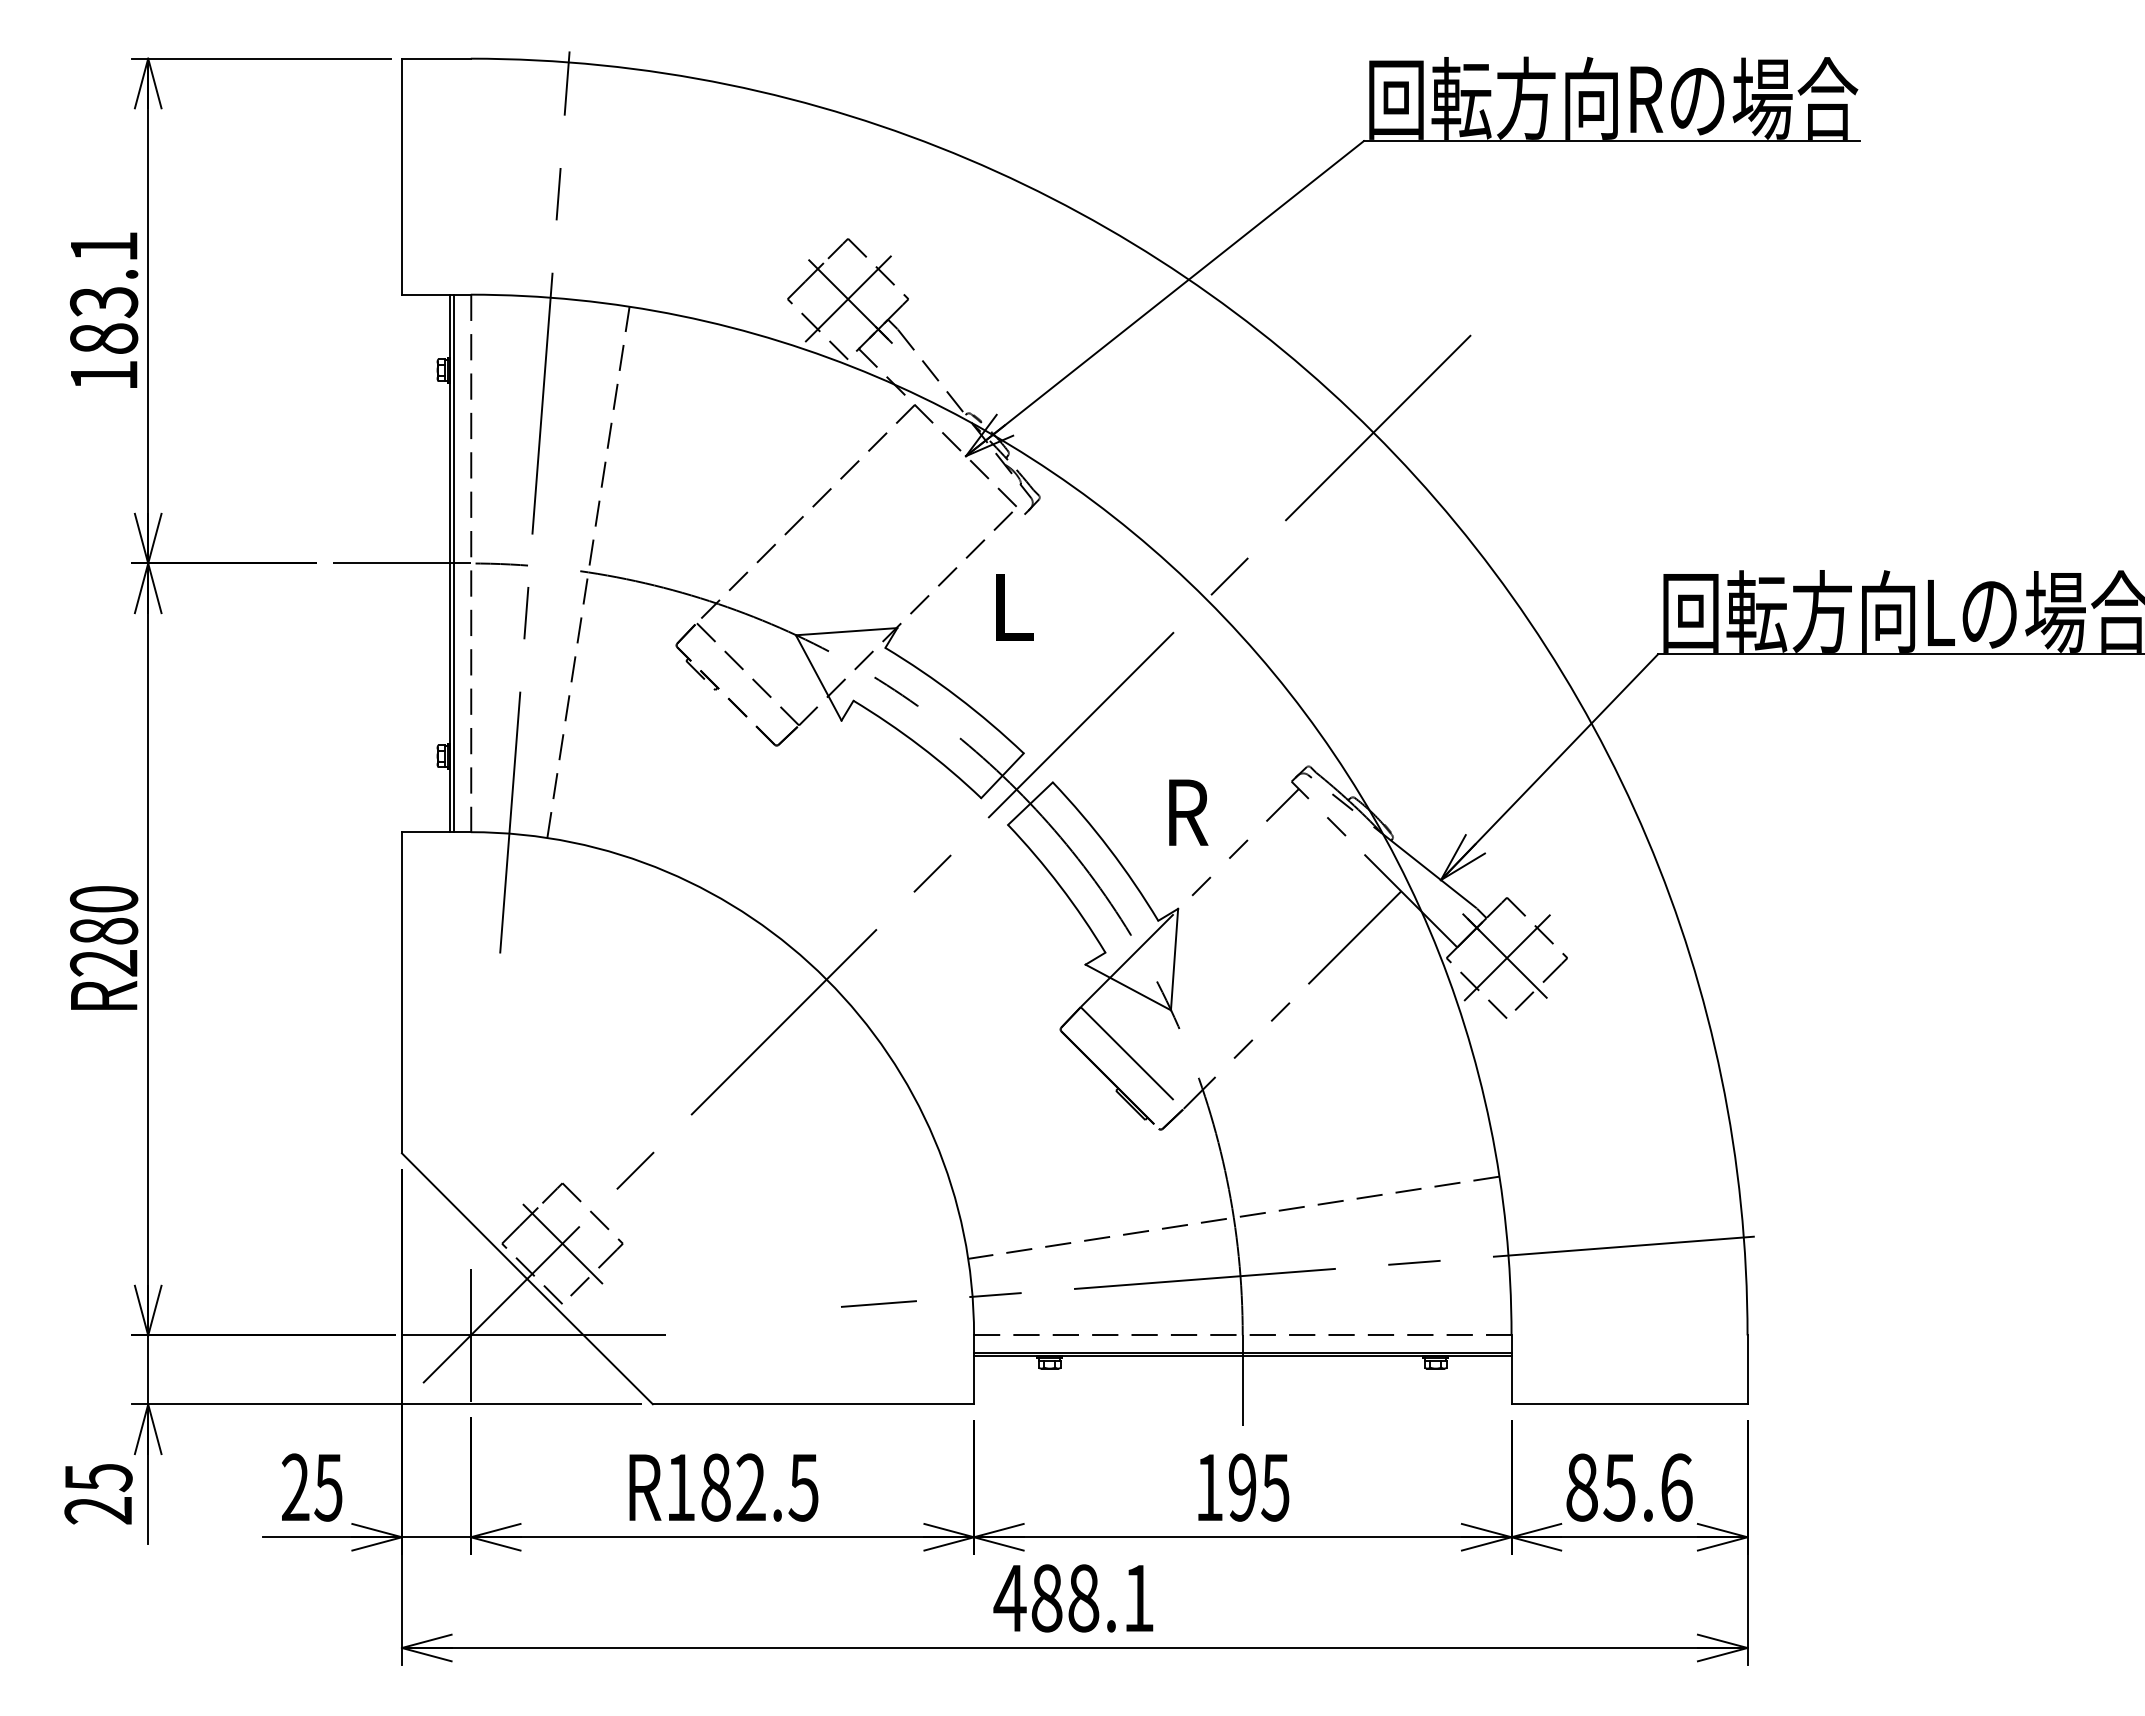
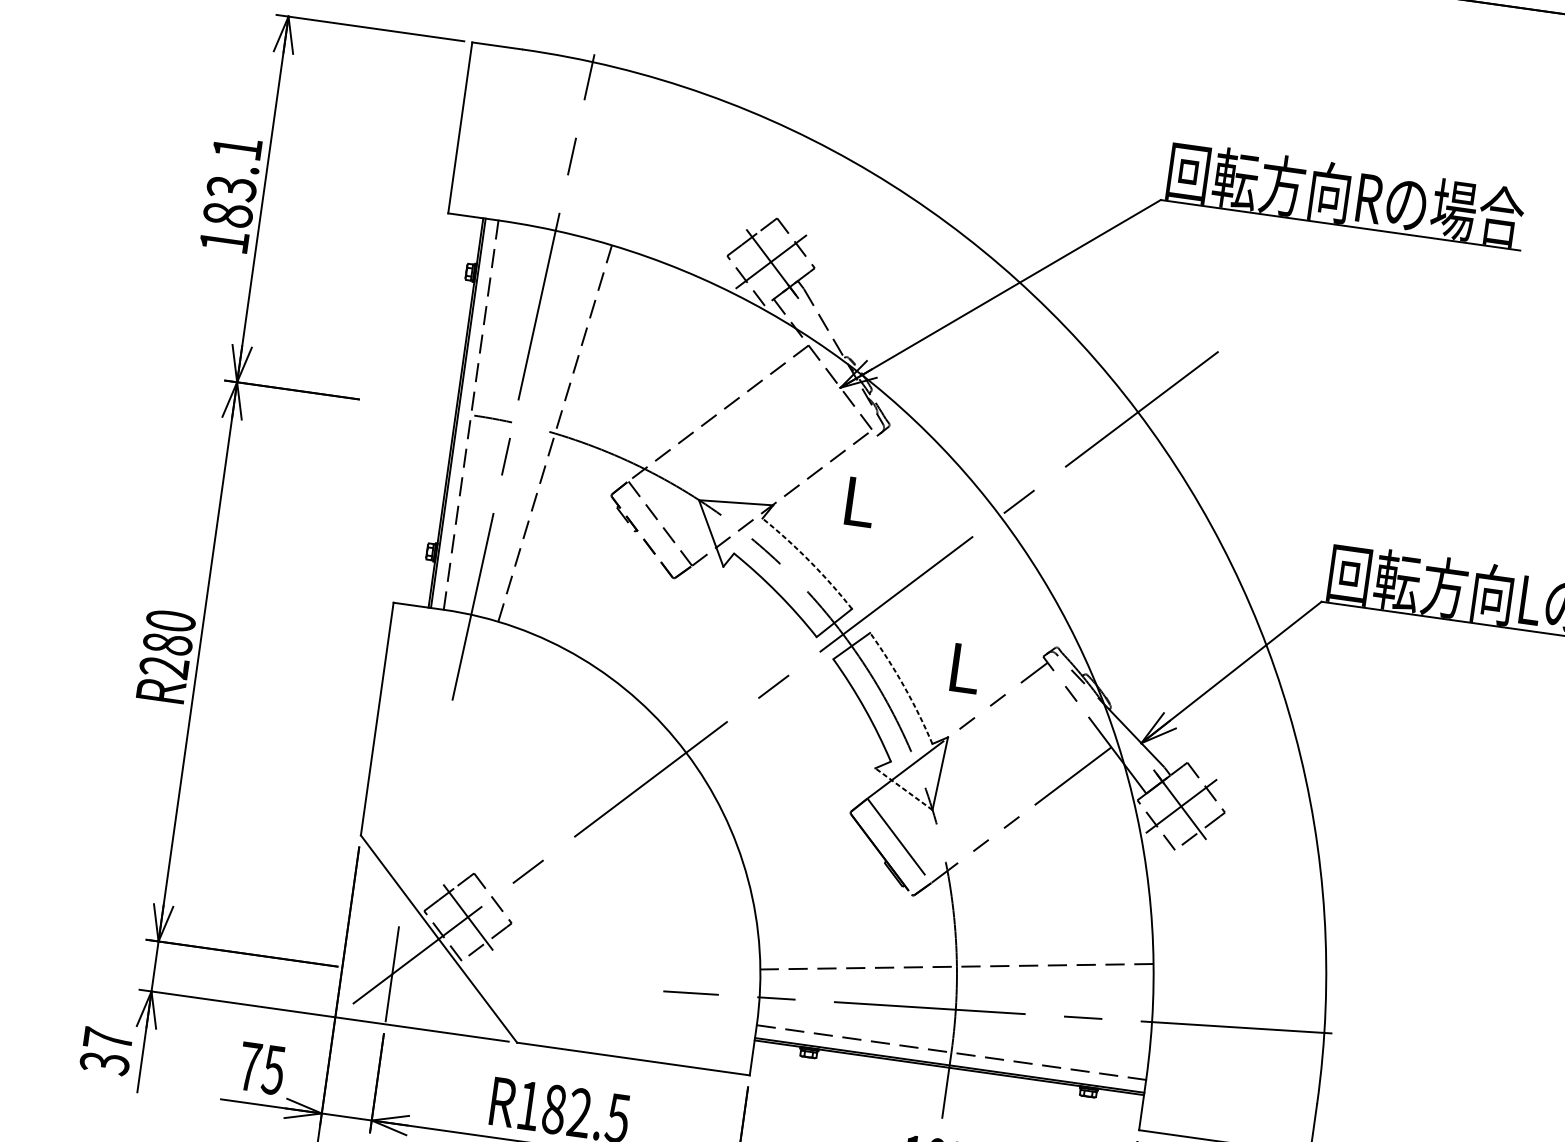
line: (401, 563) -> (420, 408), removed
arc: (957, 696) -> (809, 561), solid -> dashed
text: (1188, 812) -> (965, 668), R -> L
arc: (1109, 848) -> (904, 686), solid -> dashed
line: (1127, 987) -> (903, 789), solid -> dashed
line: (533, 1335) -> (437, 980), removed
text: (295, 1486) -> (249, 1065), 25 -> 75
text: (98, 1494) -> (106, 1051), 25 -> 37

